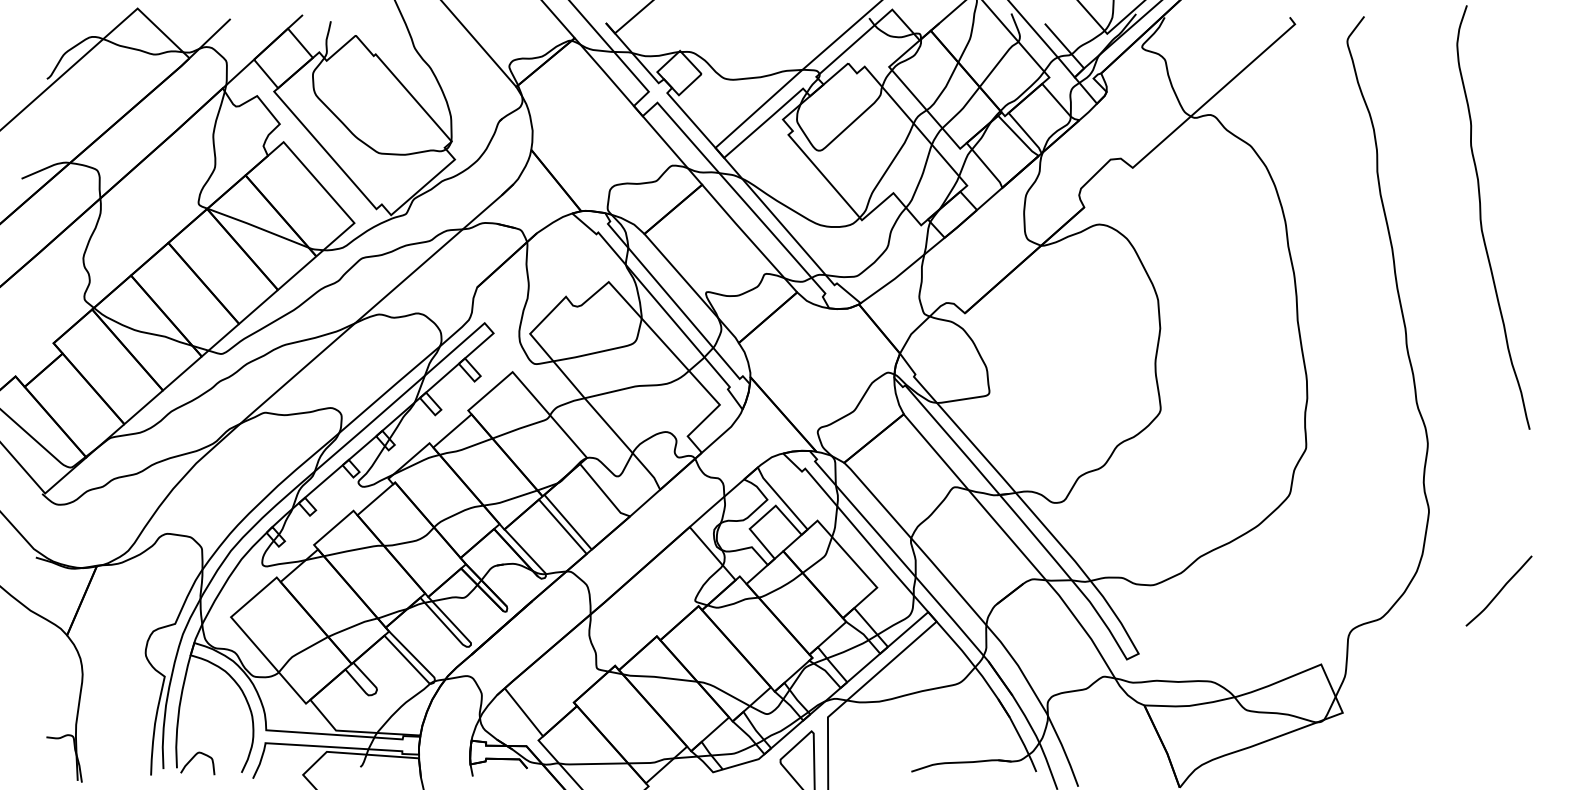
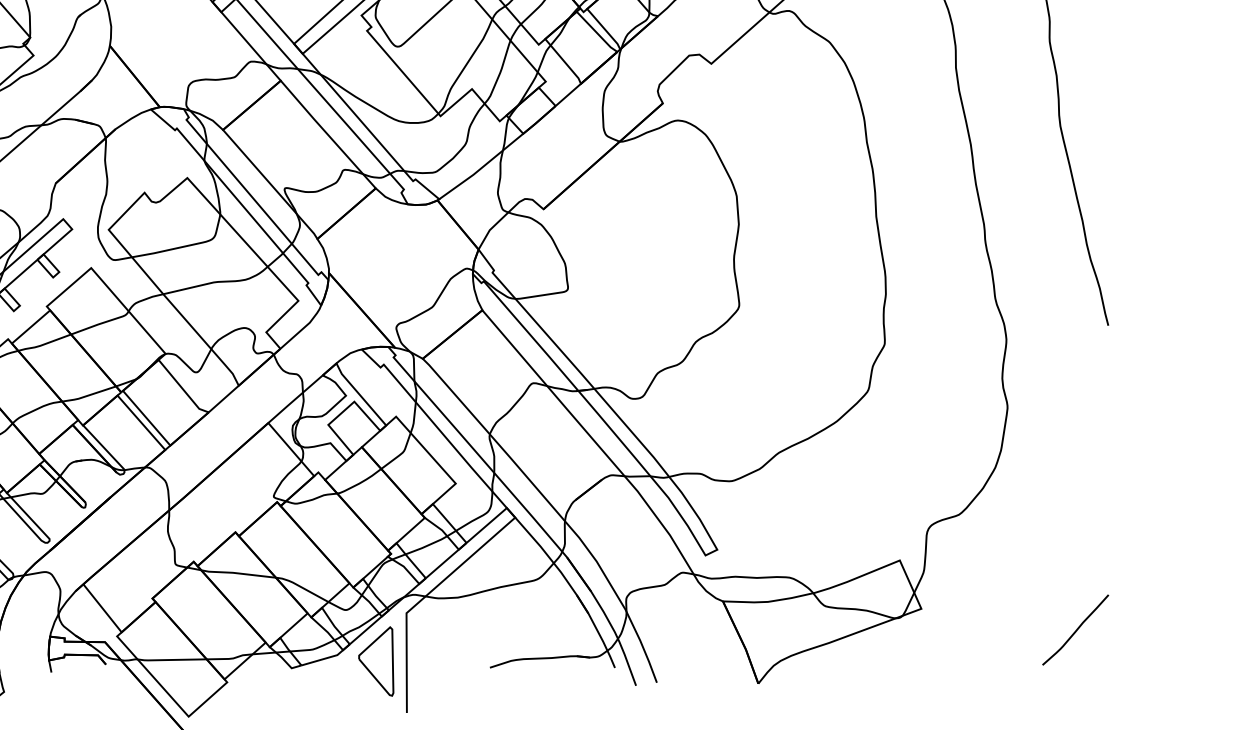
curve: (1499, 590) -> (1076, 629), moved

